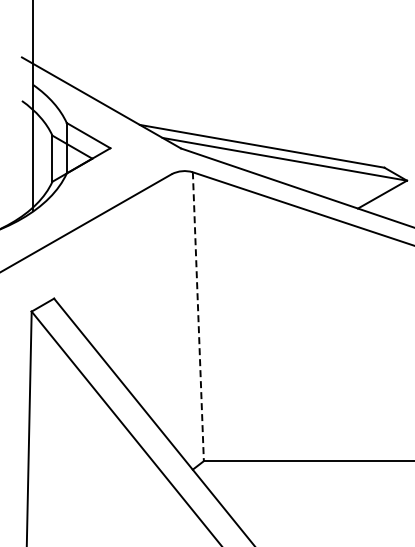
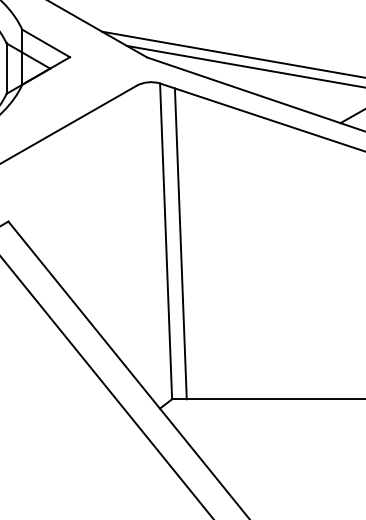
line: (198, 316) -> (166, 241), dashed -> solid
line: (211, 318) -> (180, 243), added

